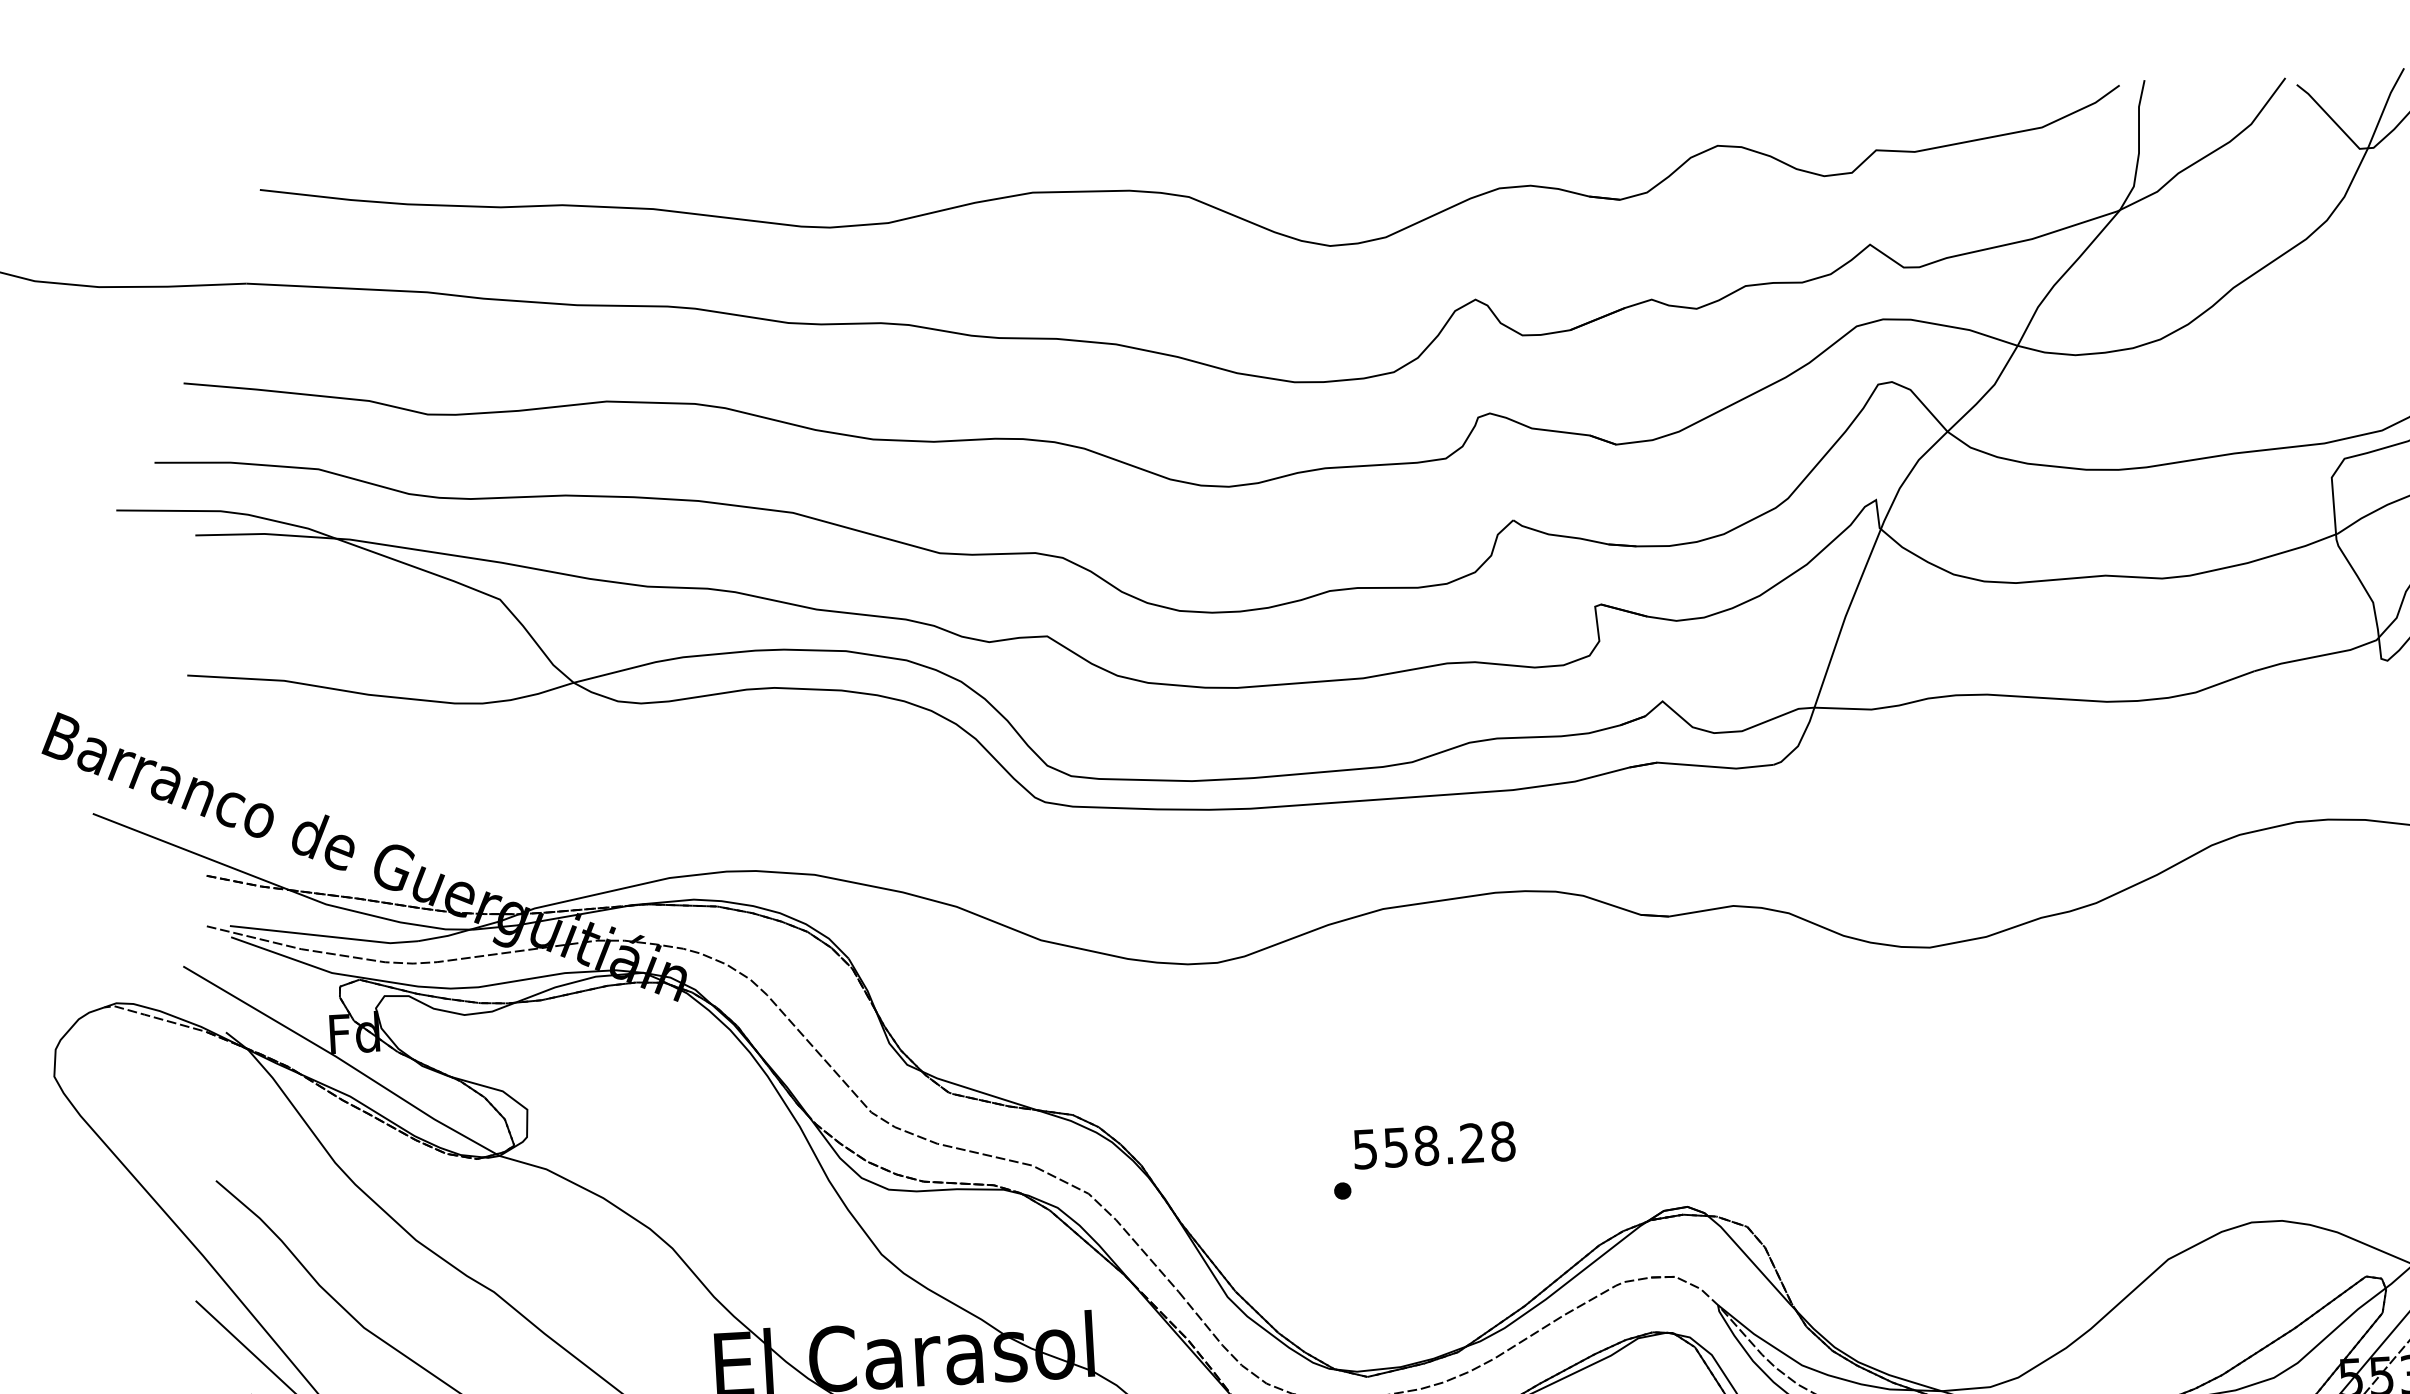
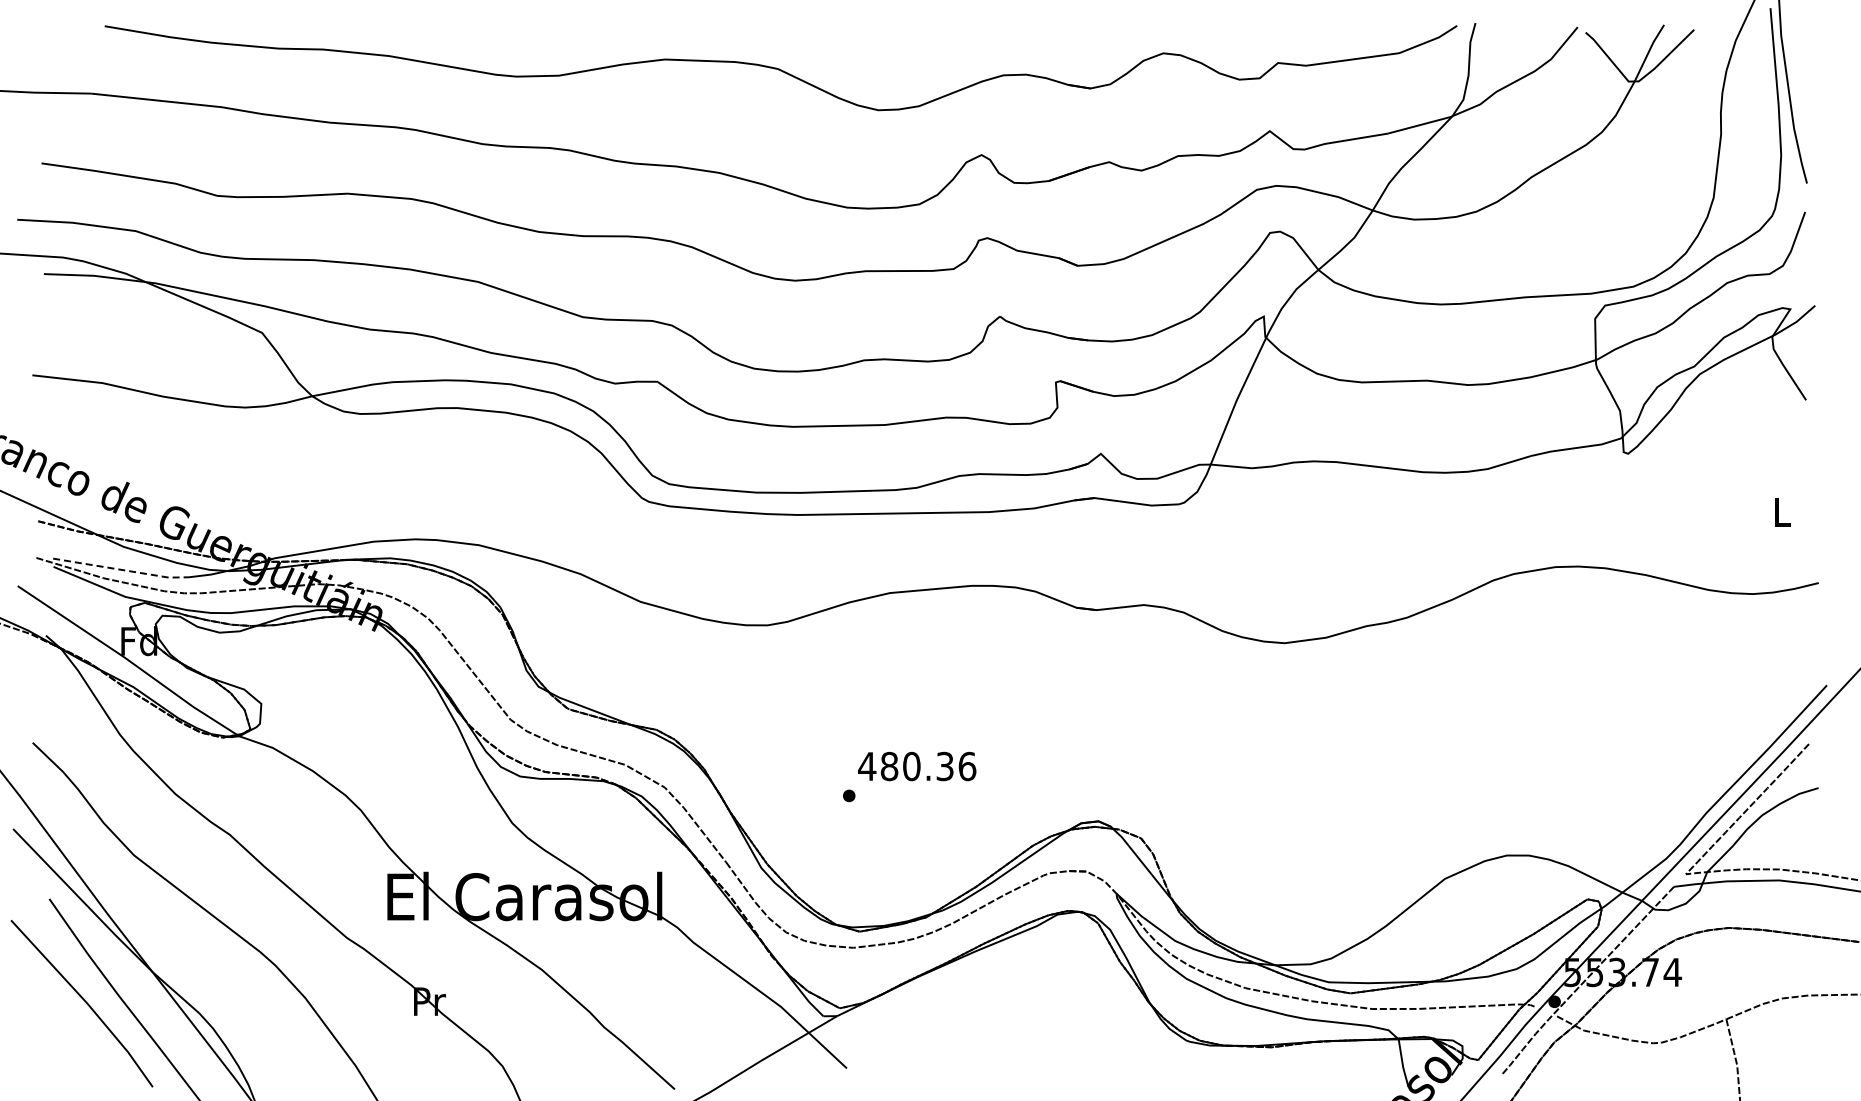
line: (324, 935) -> (121, 569), solid -> dashed
text: (1434, 1145) -> (917, 766), 558.28 -> 480.36

